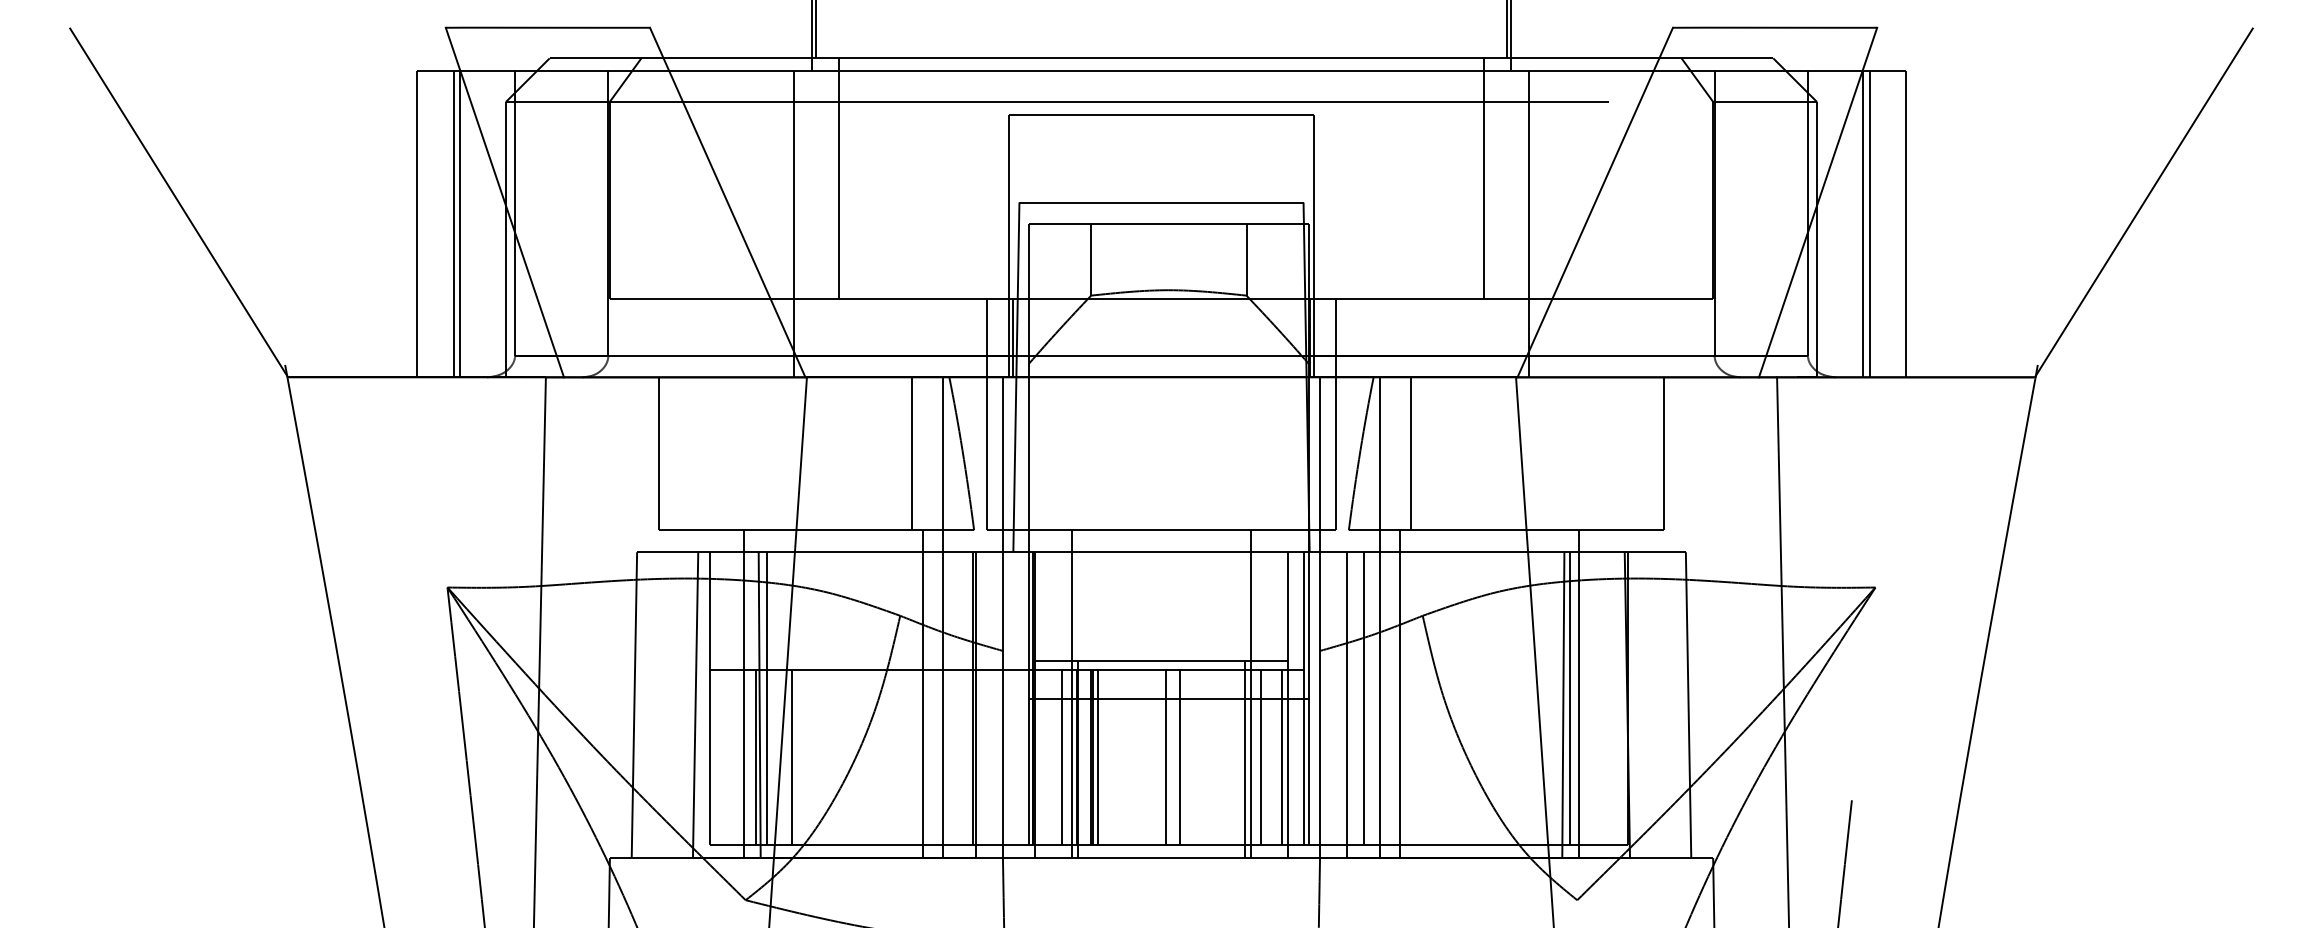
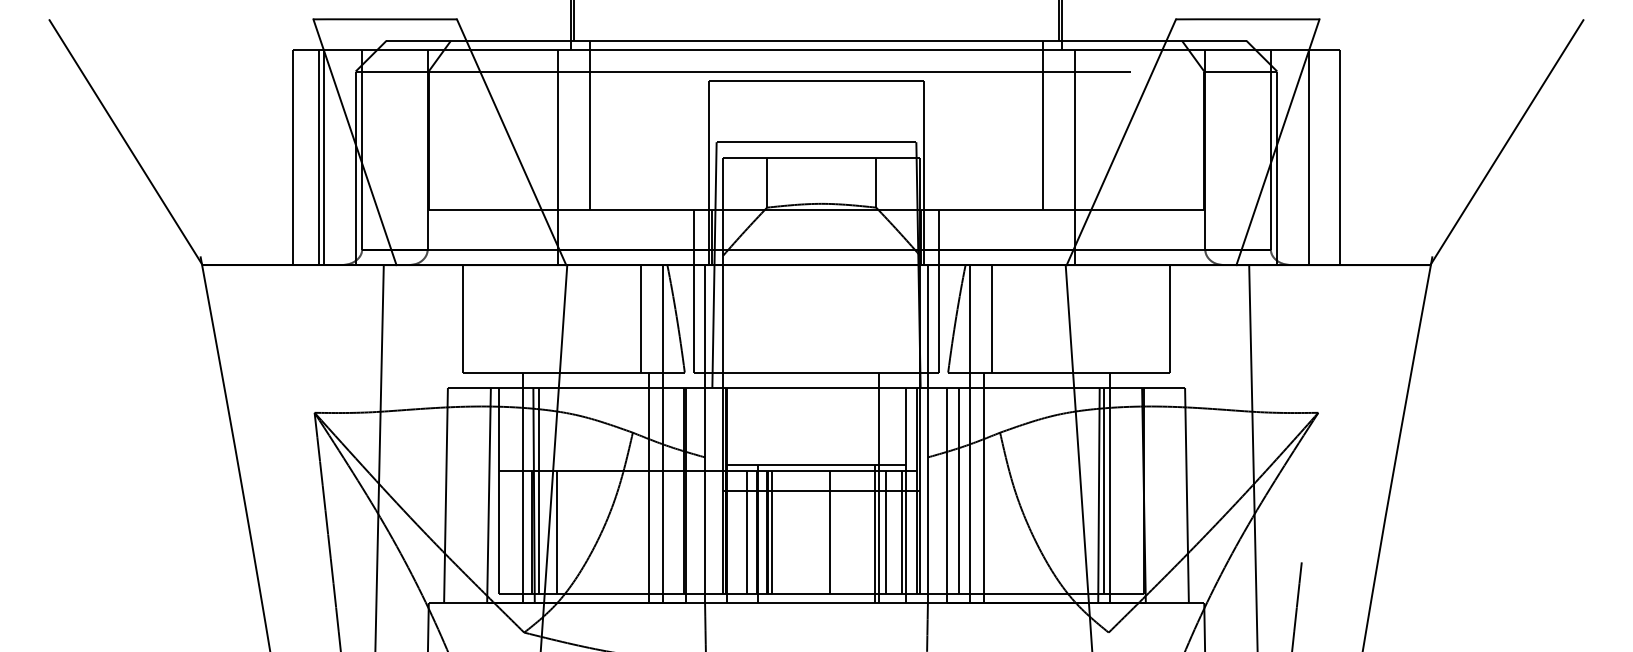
line: (1869, 224) -> (1314, 157), removed
line: (1071, 694) -> (753, 488), removed
line: (1165, 757) -> (819, 532), removed

